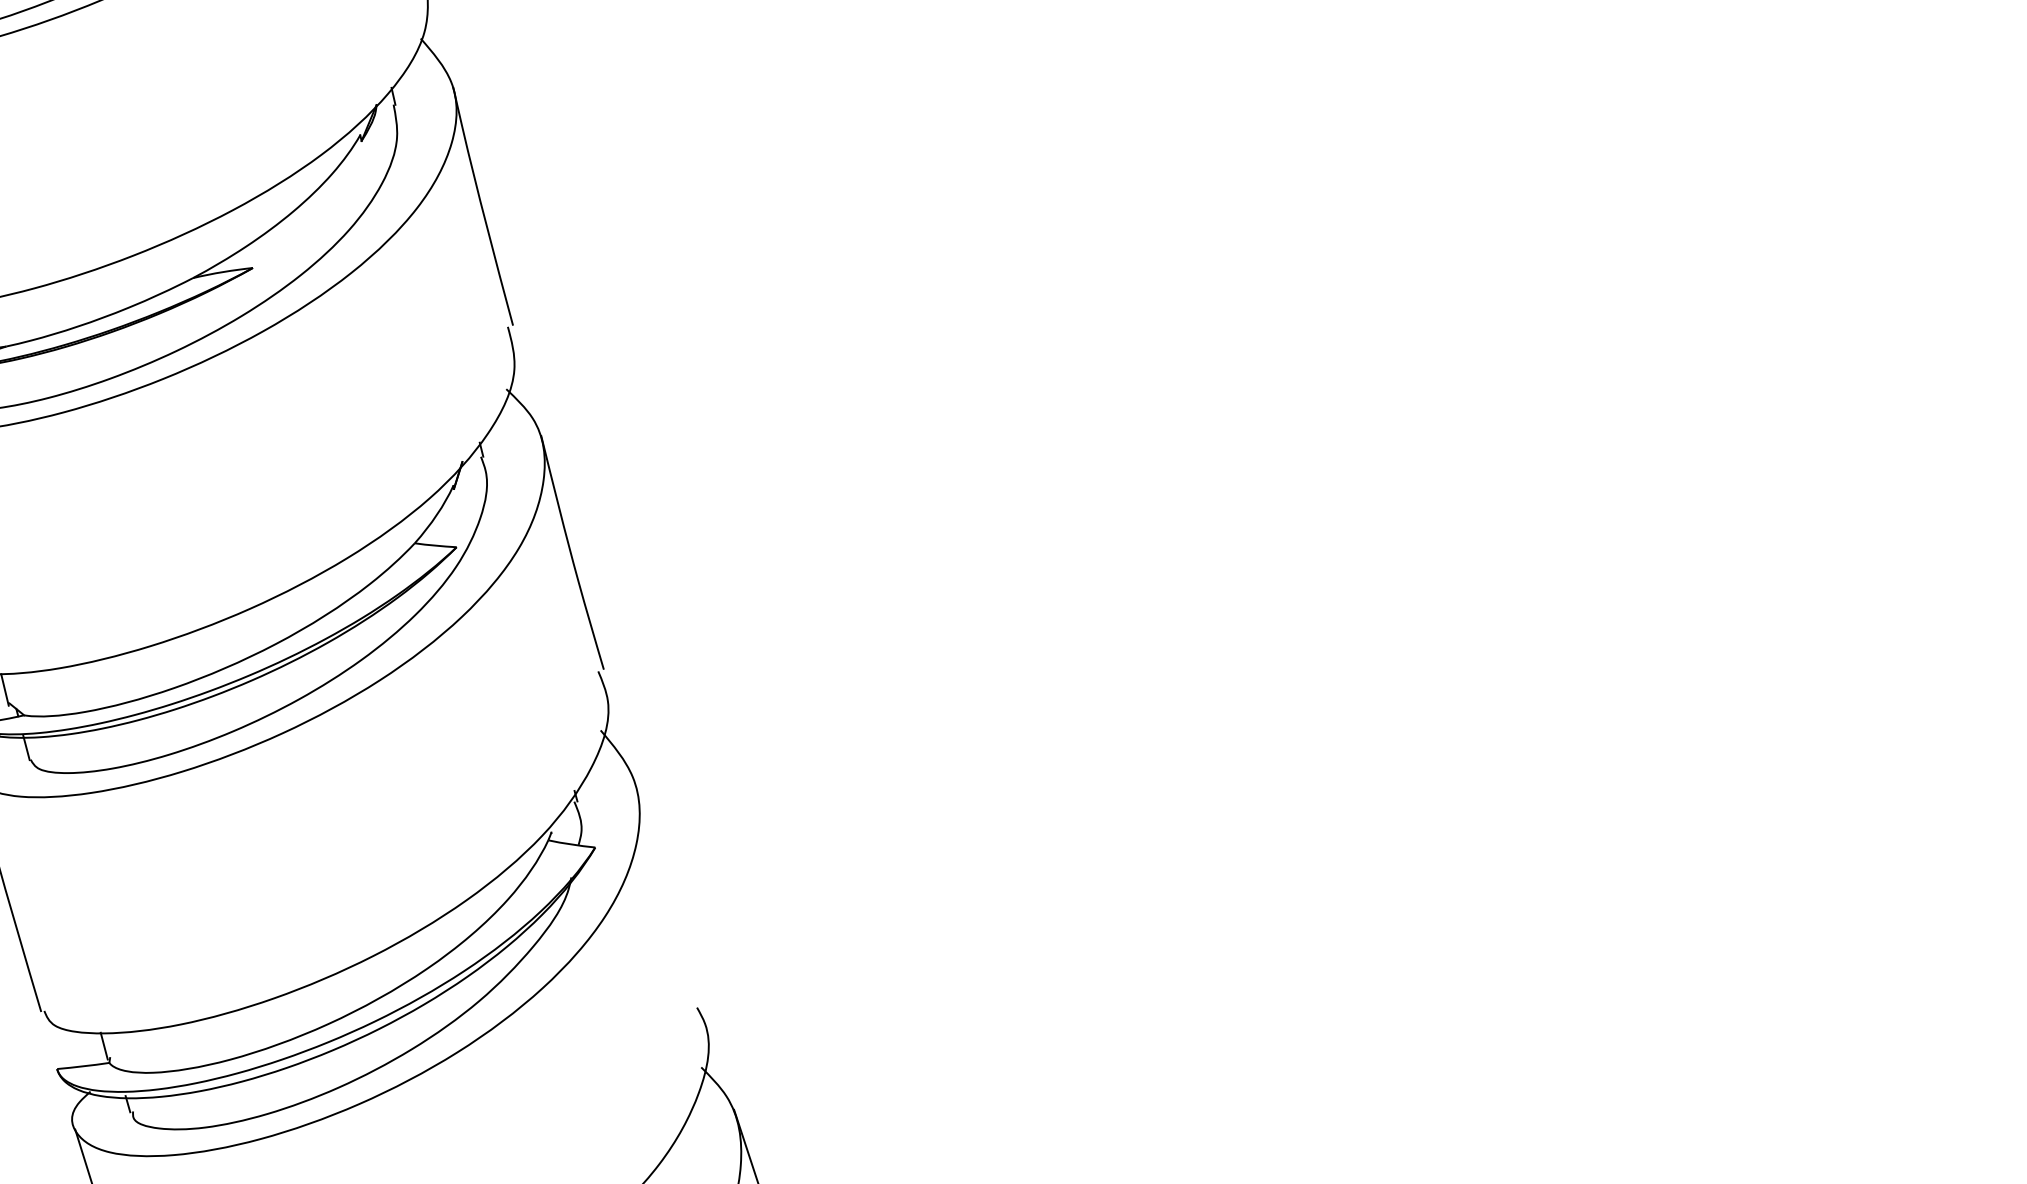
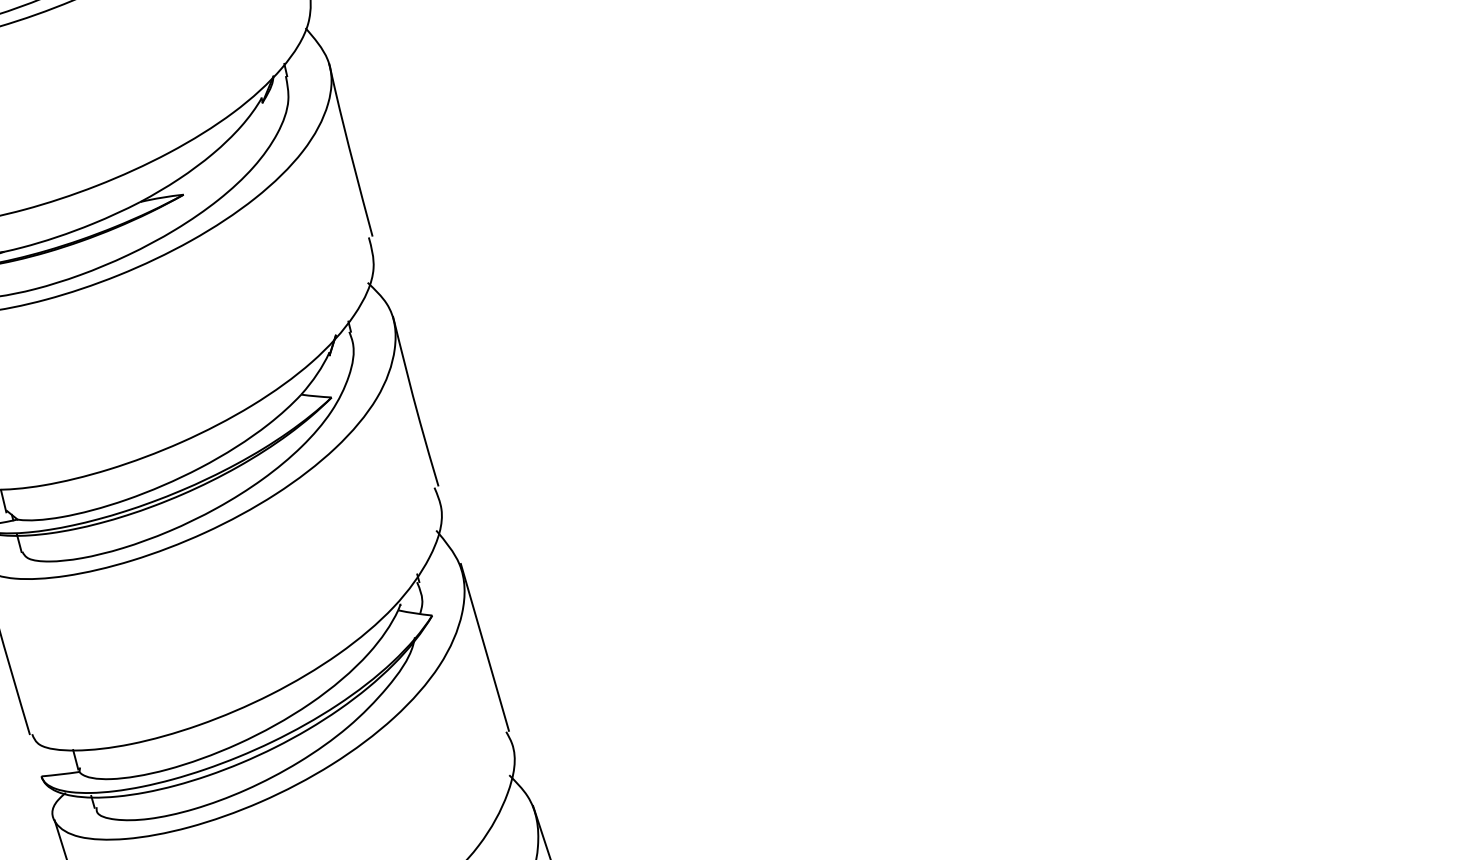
line: (667, 891) -> (484, 647), added

